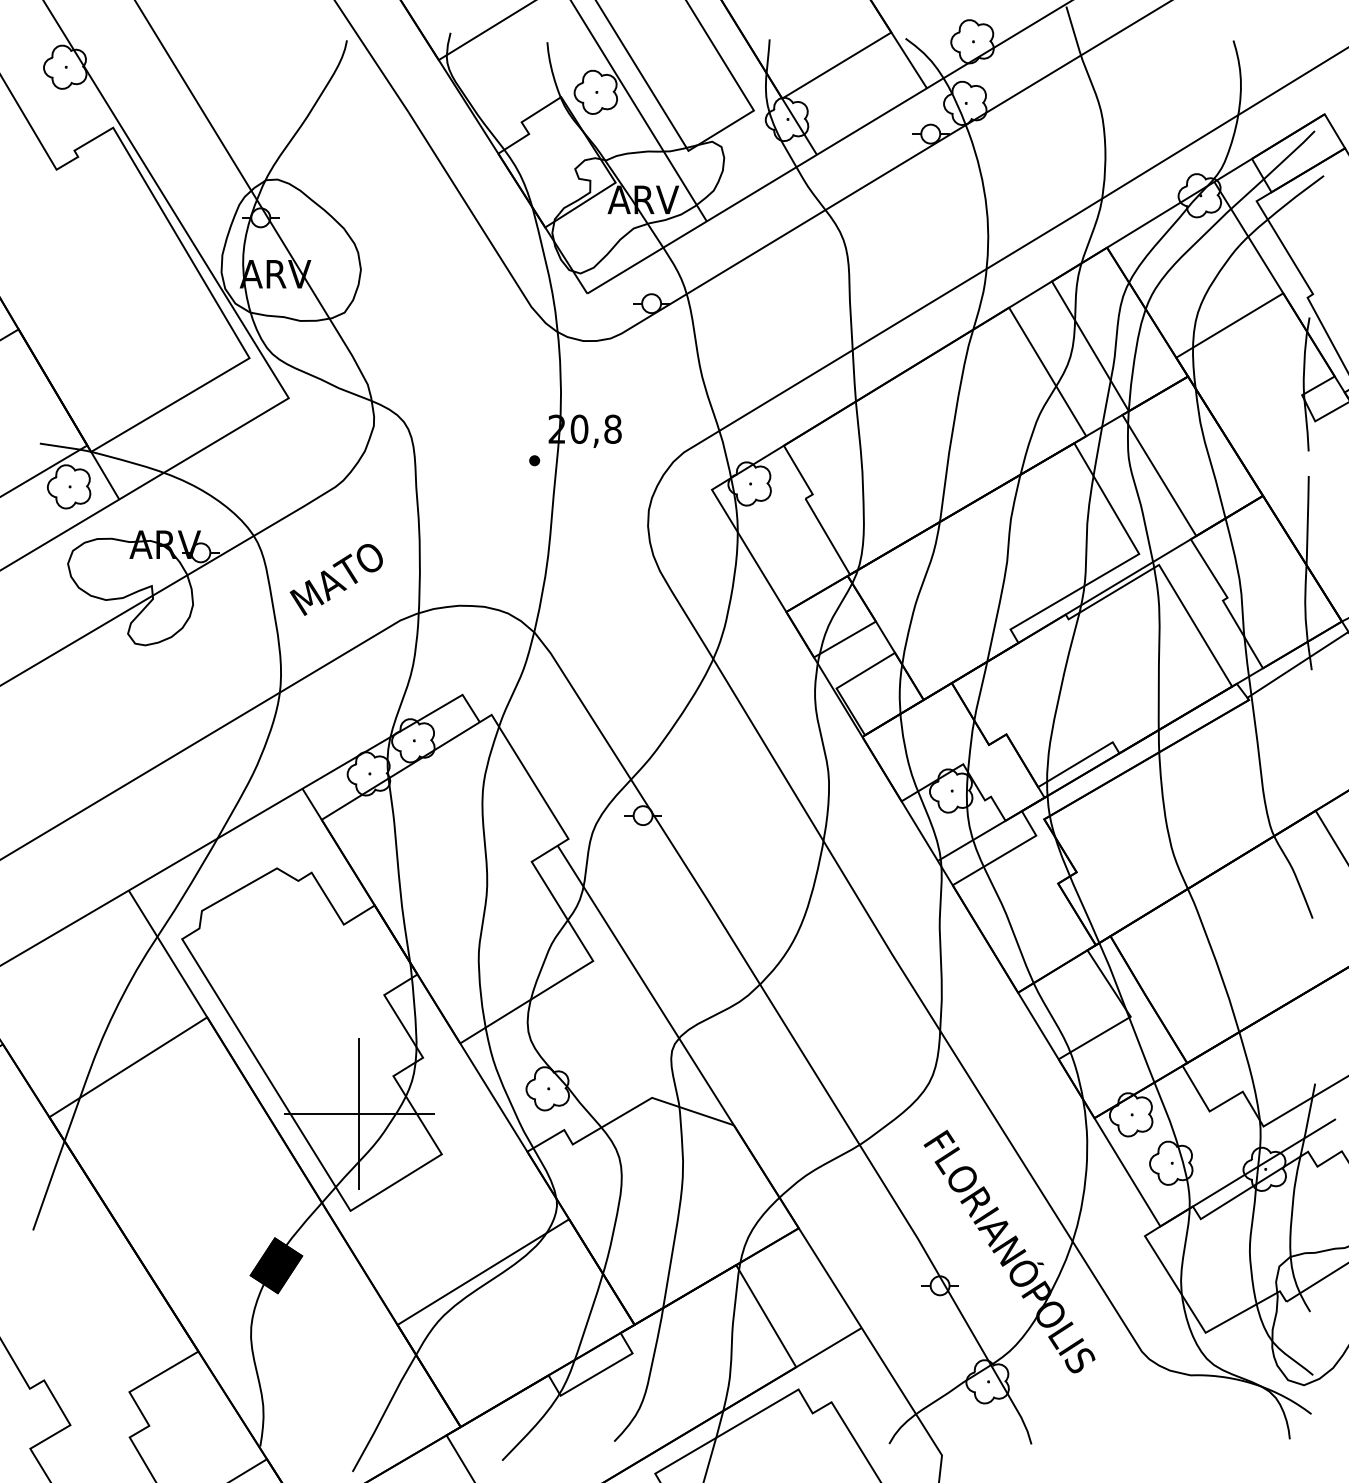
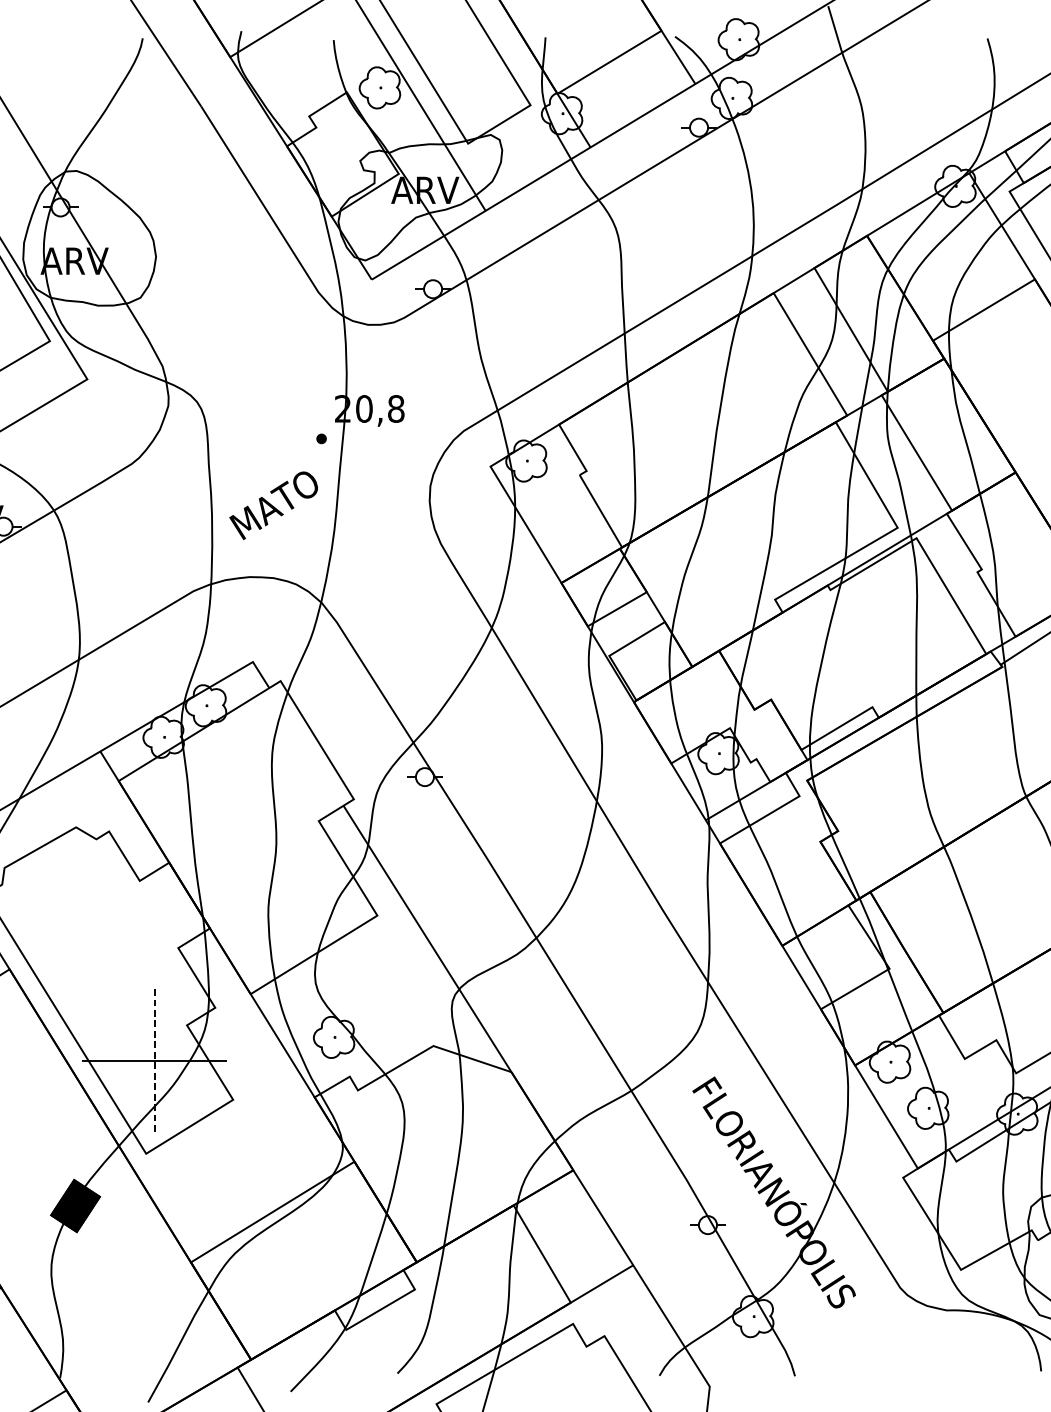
text: (335, 579) -> (272, 505), moved
line: (359, 1113) -> (154, 1060), solid -> dashed

